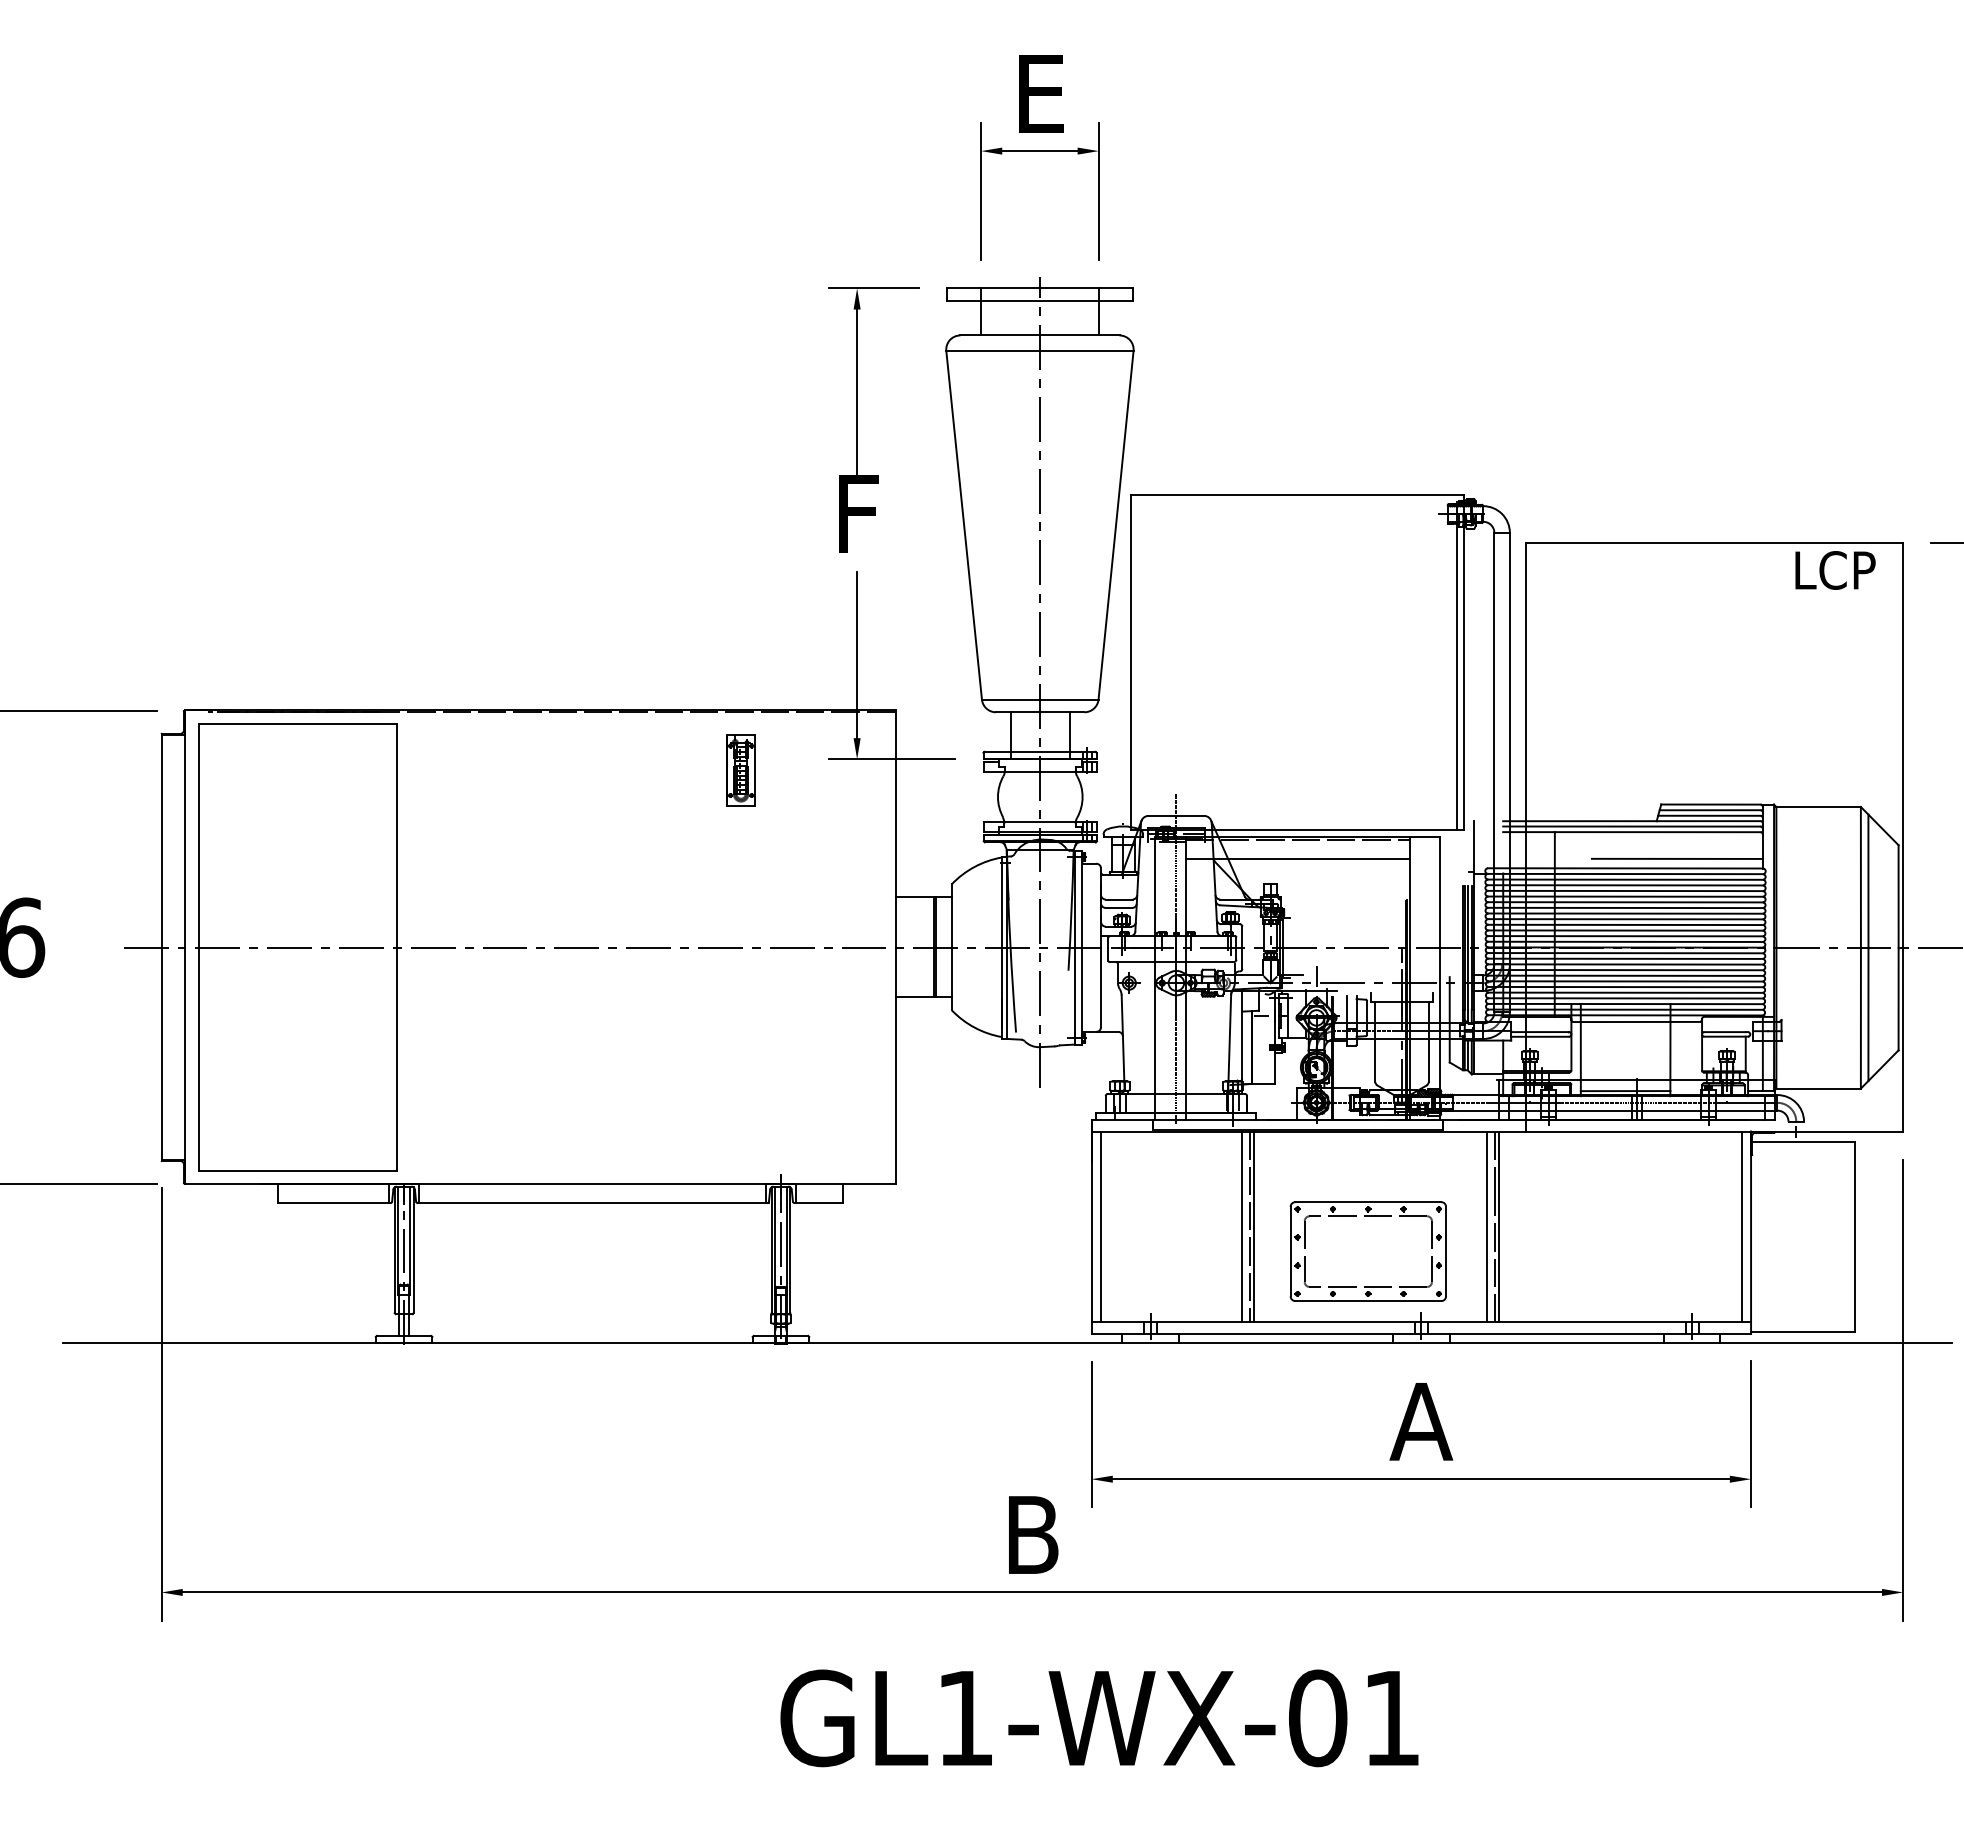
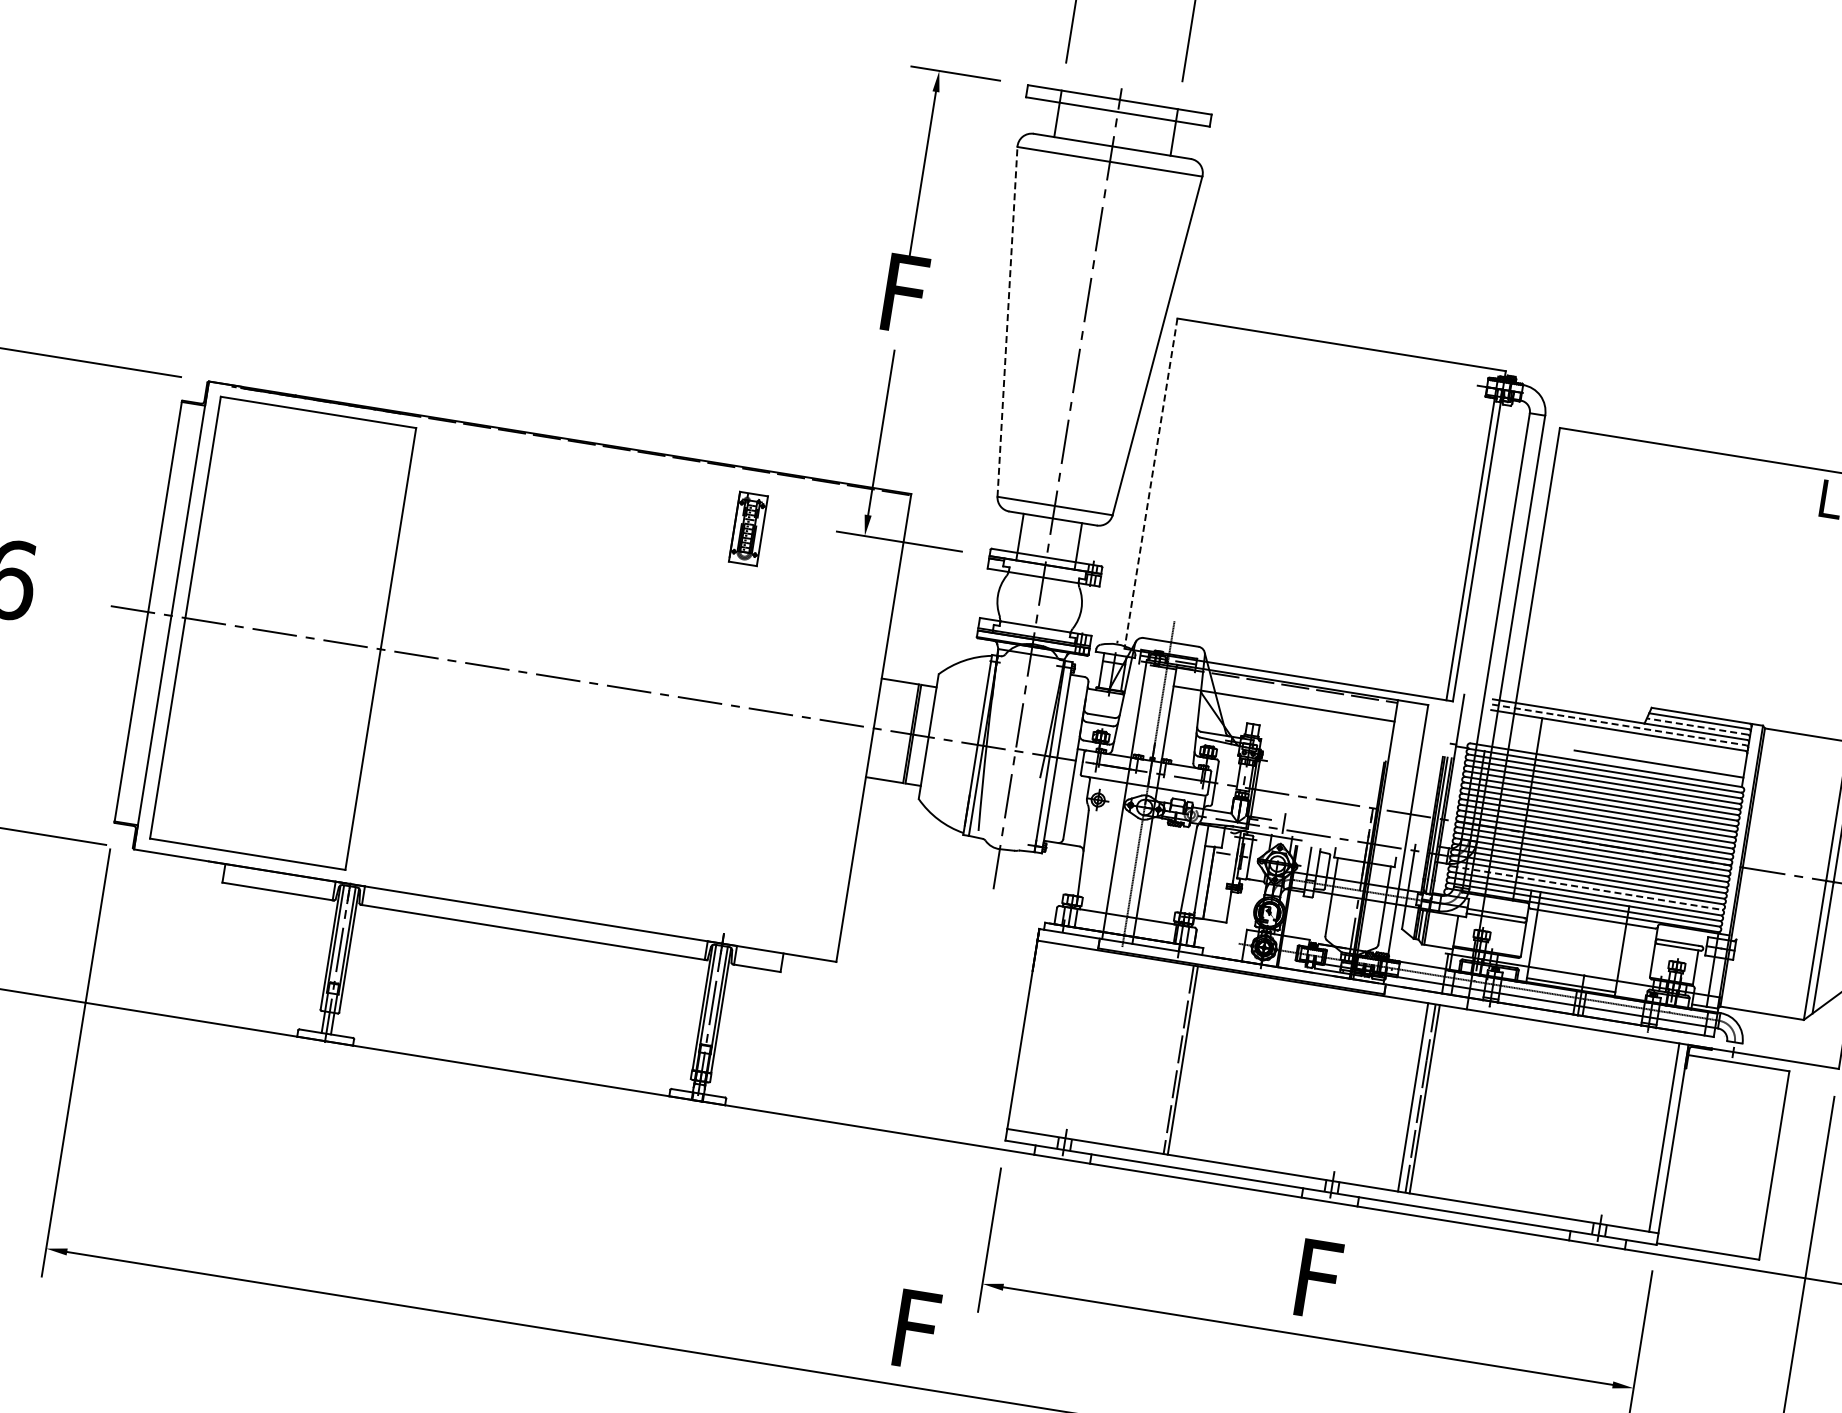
line: (964, 524) -> (1007, 321), solid -> dashed
line: (1131, 662) -> (1151, 483), solid -> dashed
line: (1708, 815) -> (1696, 726), solid -> dashed
line: (1631, 826) -> (1618, 724), solid -> dashed
line: (1626, 992) -> (1587, 887), solid -> dashed
line: (1101, 1226) -> (1032, 1035), removed
line: (1242, 1226) -> (1171, 1058), removed
part: (1367, 1251) -> (1290, 1102), removed
text: (1421, 1421) -> (1317, 1279), A -> F
text: (1033, 1534) -> (916, 1329), B -> F

